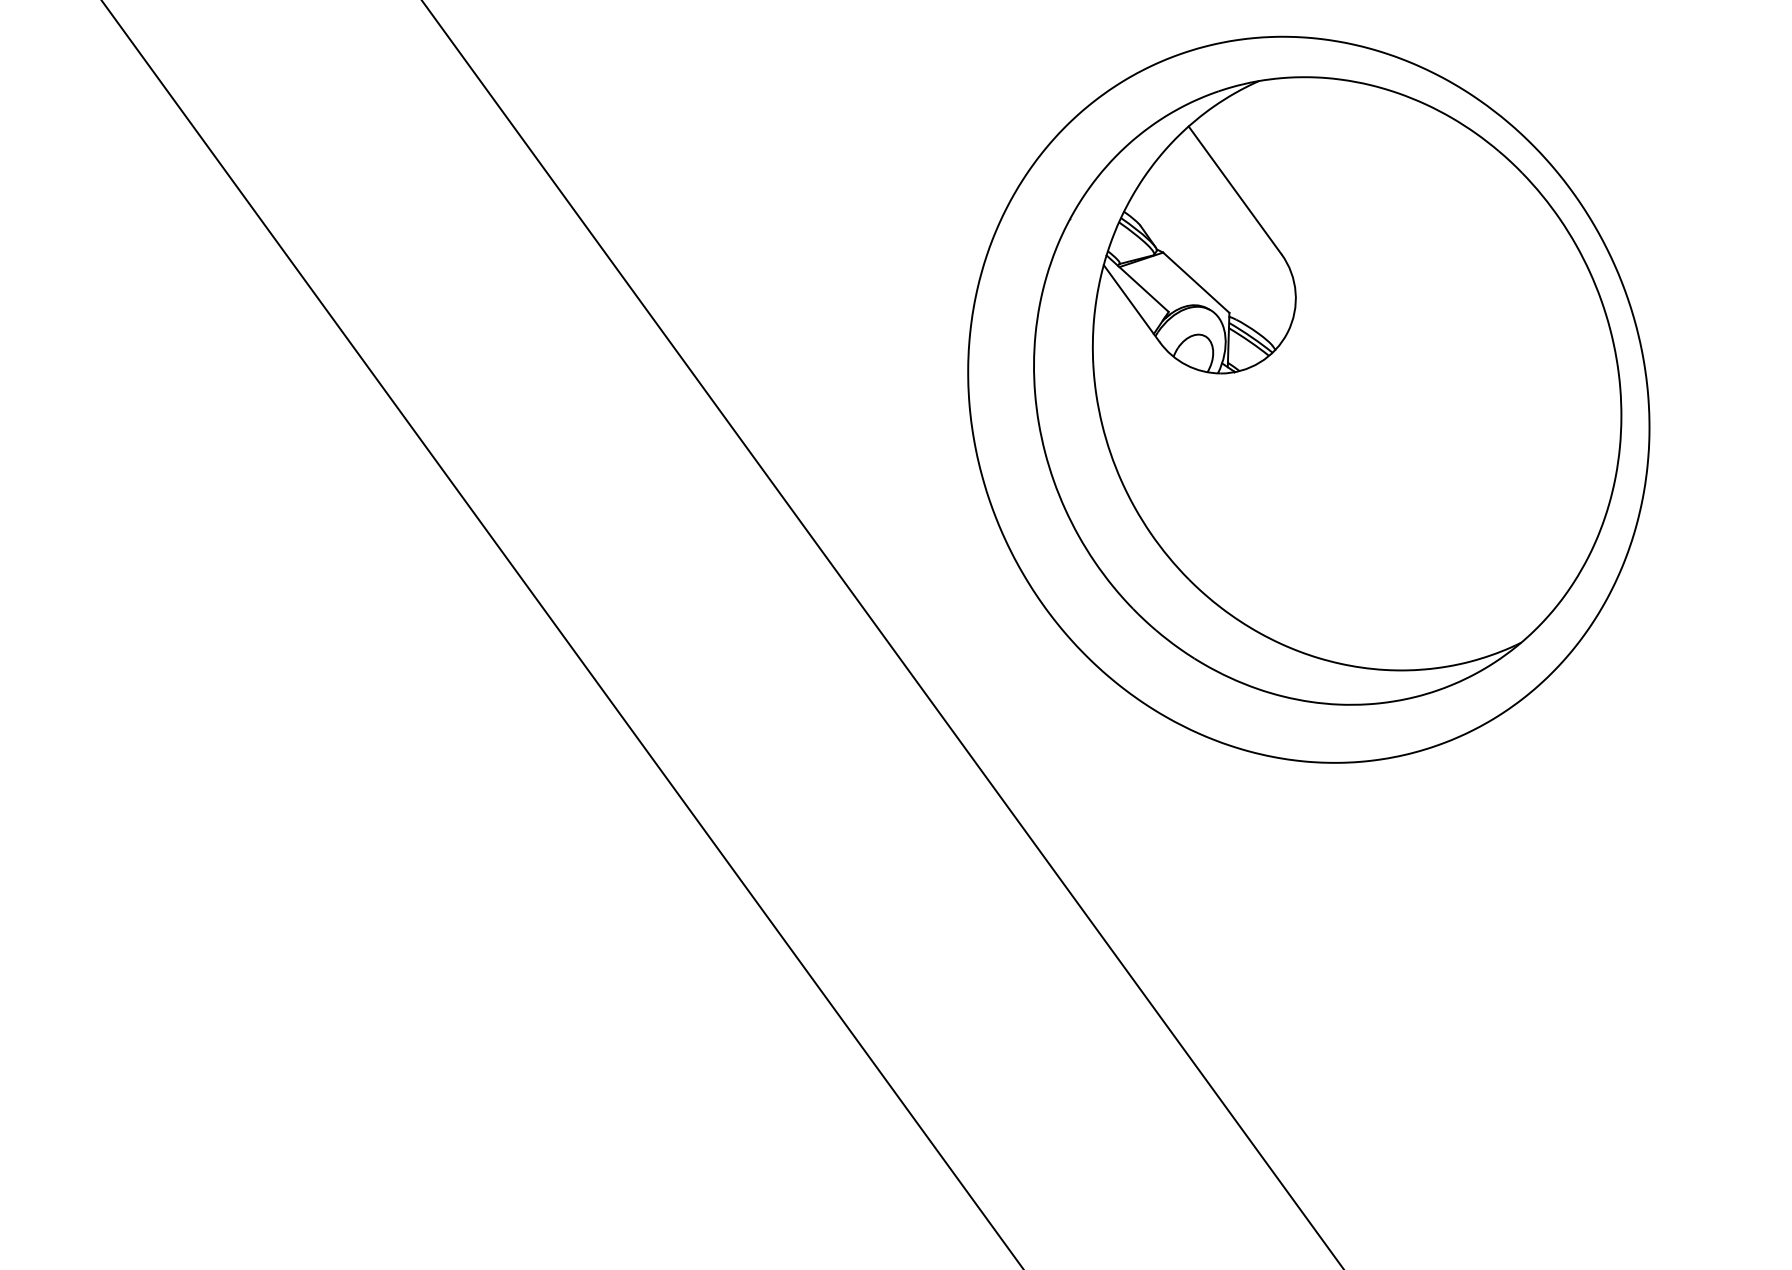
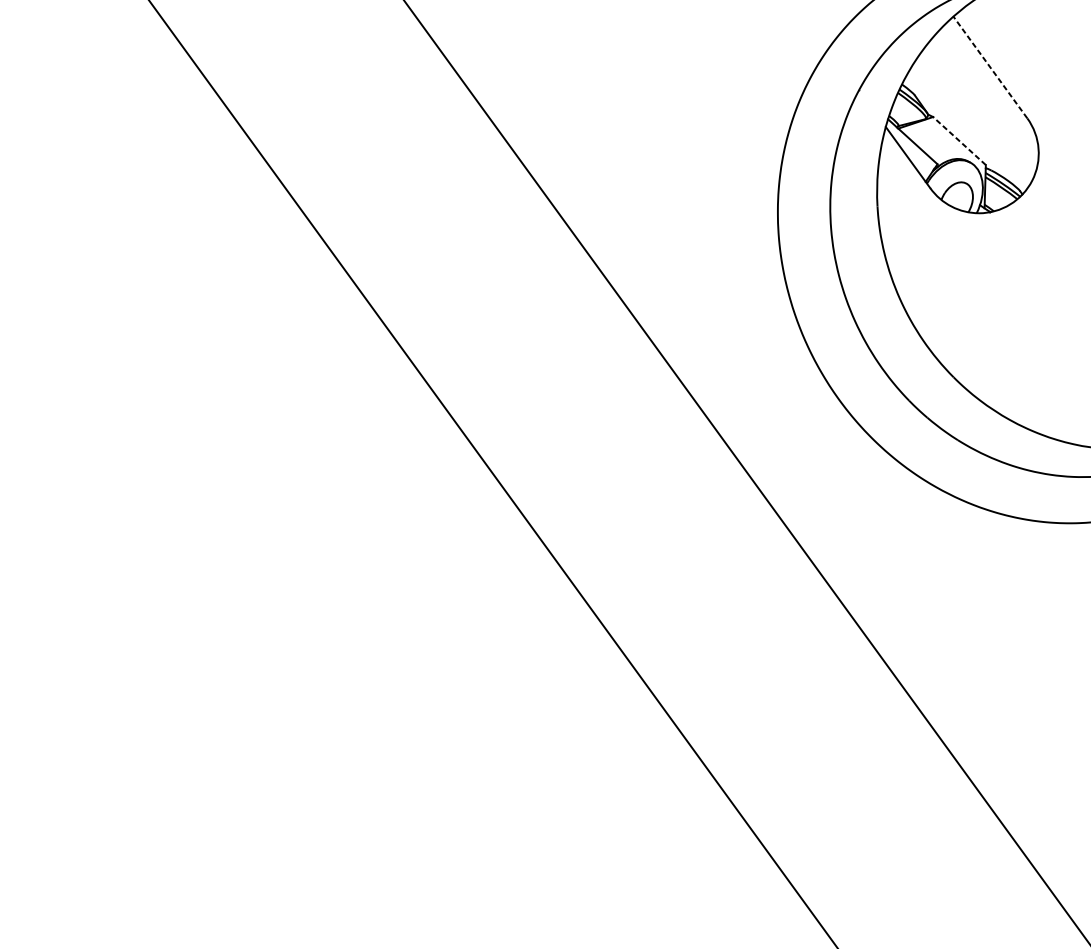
line: (1235, 190) -> (990, 67), solid -> dashed
line: (1196, 282) -> (959, 140), solid -> dashed

